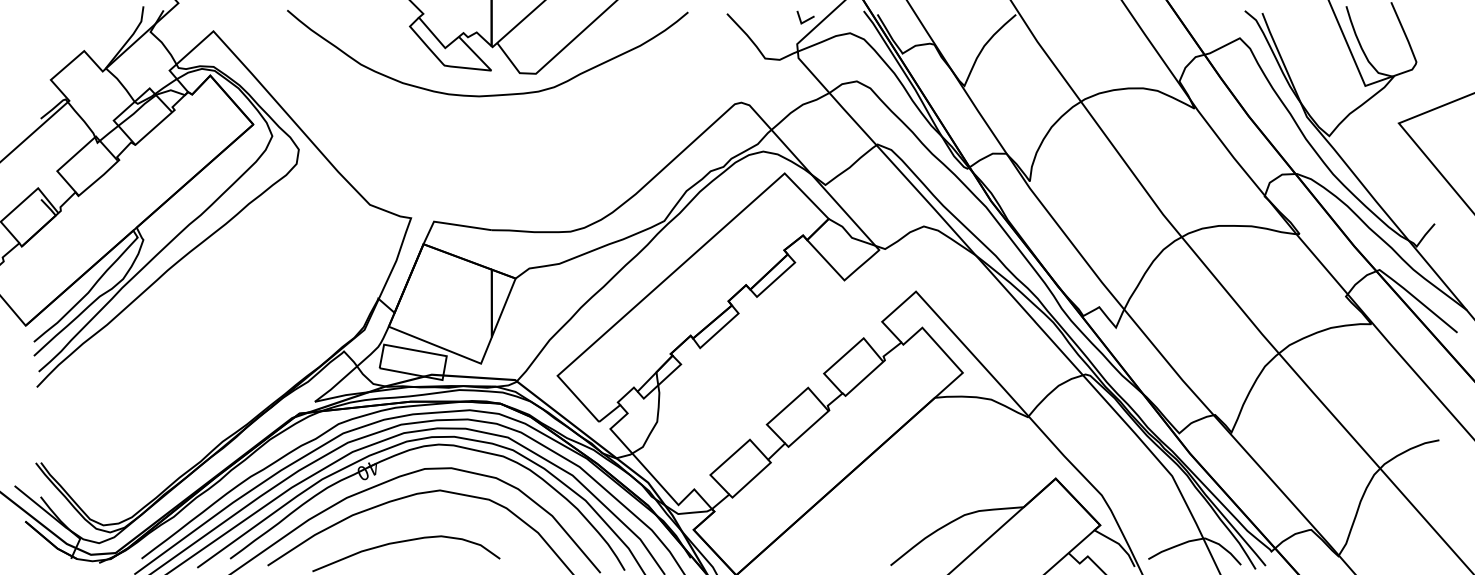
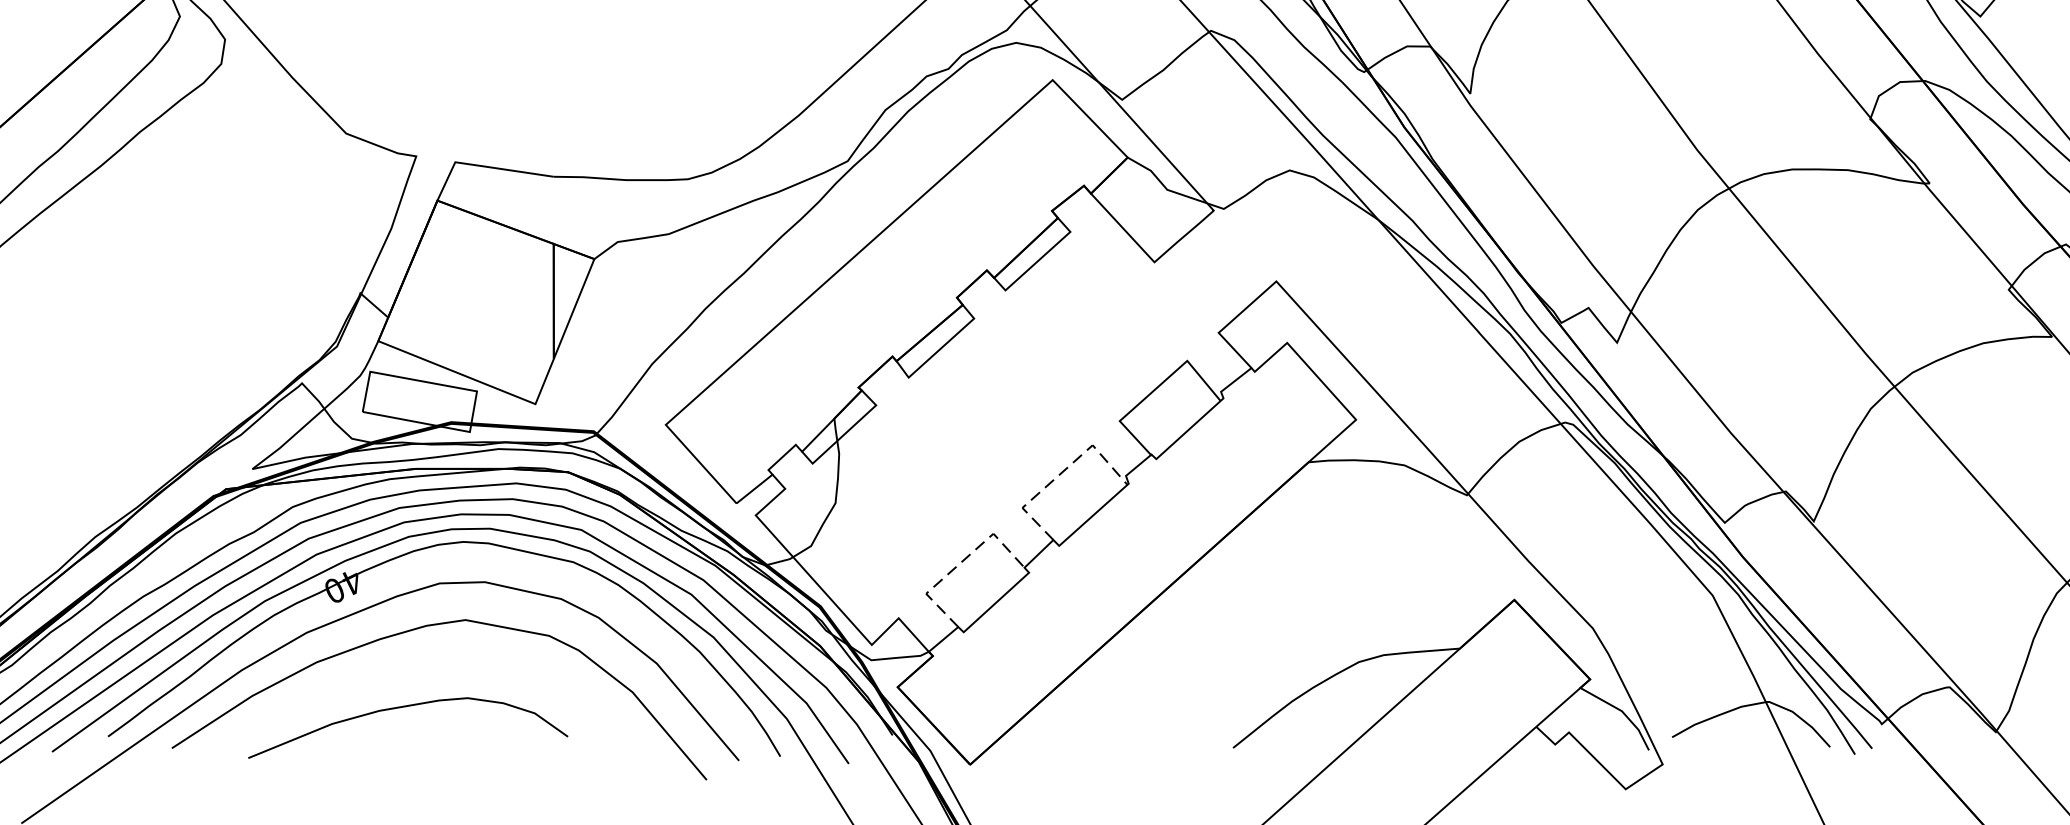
line: (789, 404) -> (1060, 473), solid -> dashed
line: (730, 457) -> (960, 563), solid -> dashed

